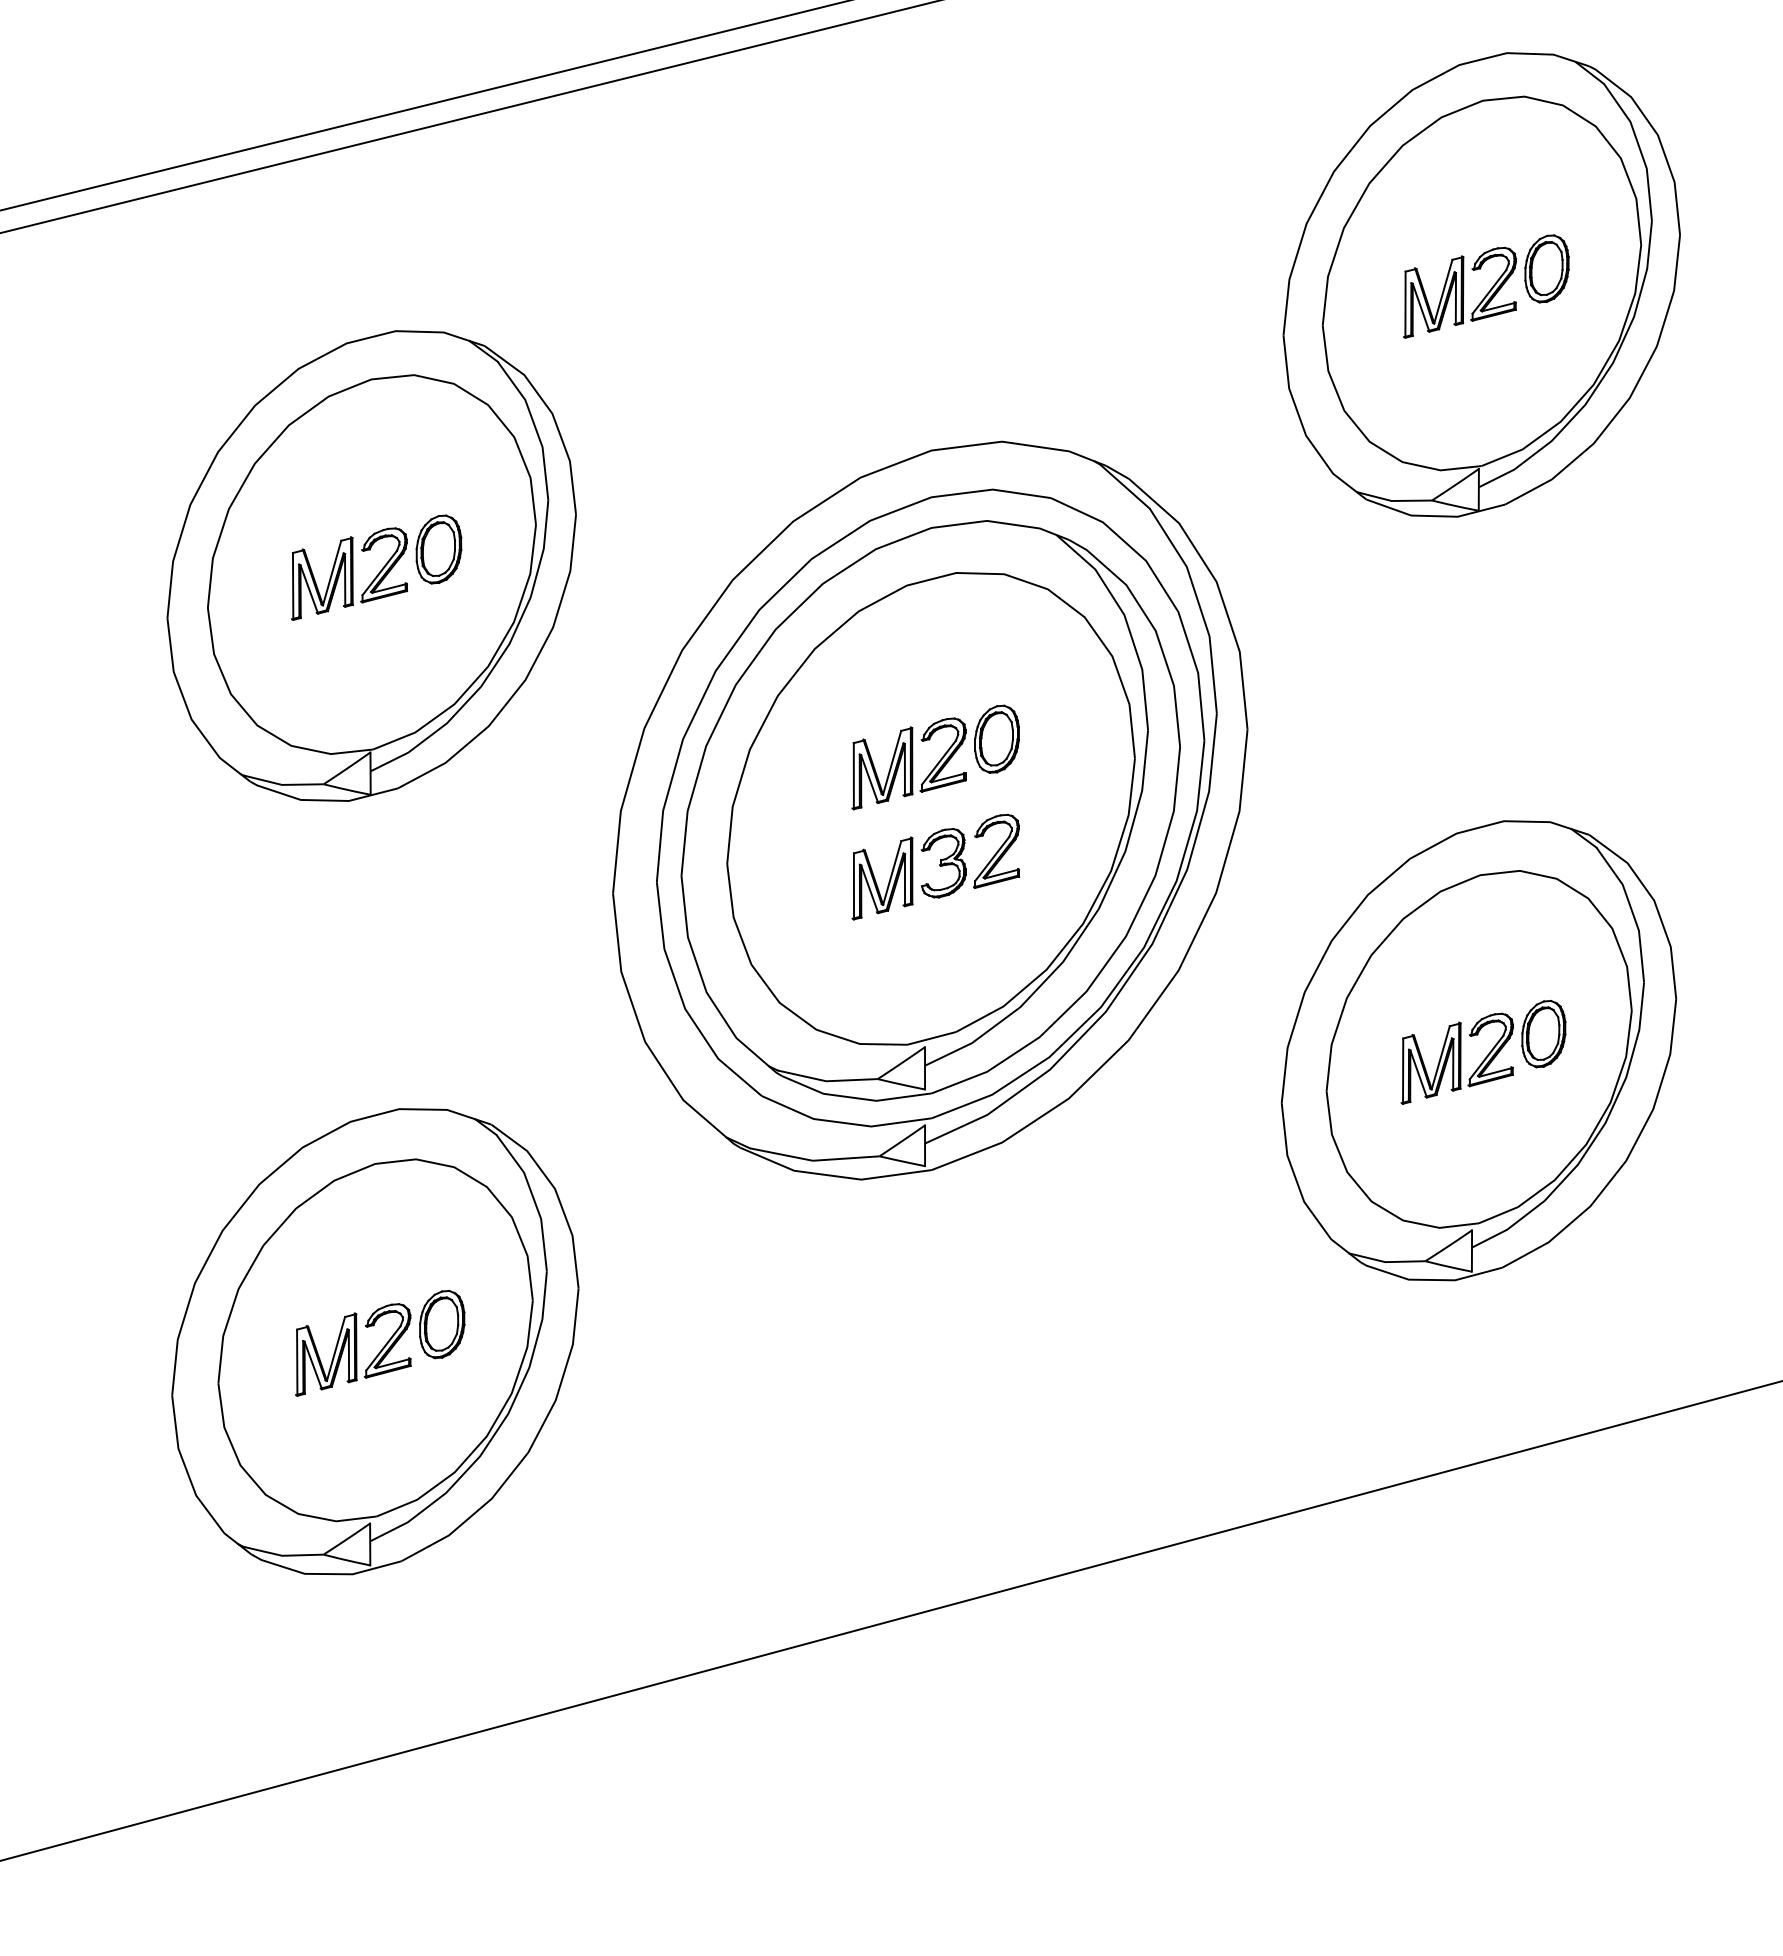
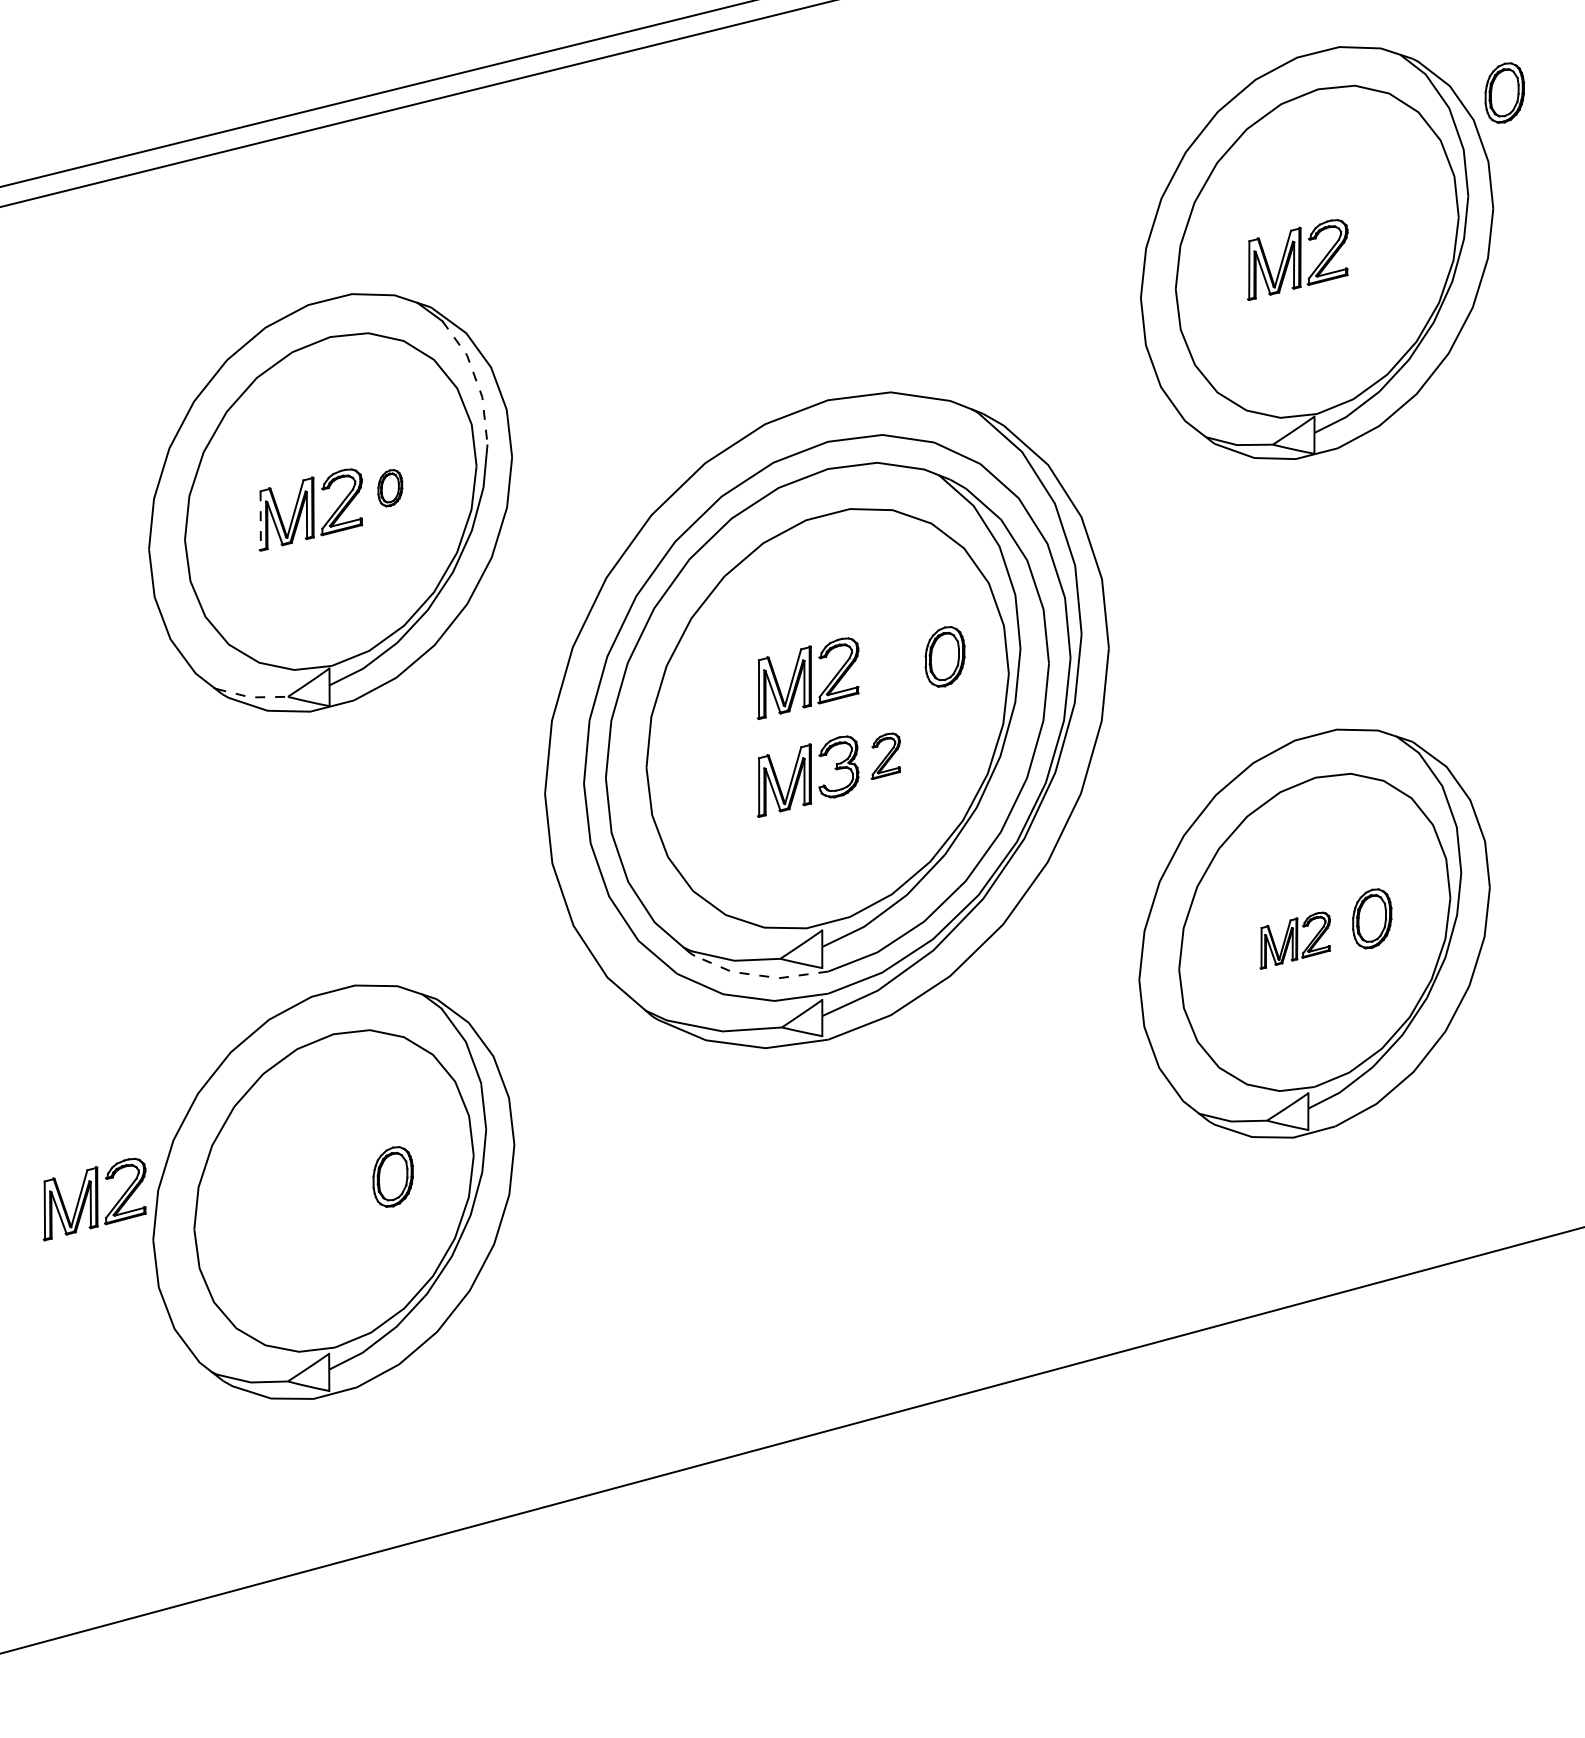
part: (1546, 268) -> (1504, 92), moved
line: (535, 426) -> (476, 378), solid -> dashed
part: (438, 549) -> (389, 488), size x0.6
line: (293, 586) -> (261, 521), solid -> dashed
part: (996, 738) -> (944, 656), moved
line: (283, 784) -> (252, 697), solid -> dashed
part: (996, 850) -> (885, 755), size x0.7
part: (1456, 1058) -> (1294, 940), size x0.7
line: (854, 1097) -> (759, 975), solid -> dashed
part: (353, 1349) -> (94, 1199), moved

